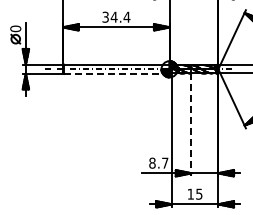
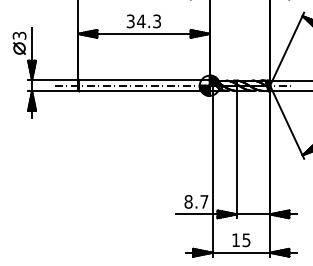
text: (126, 16) -> (156, 20), 34.4 -> 34.3
text: (15, 28) -> (19, 35), 0 -> 3
line: (116, 73) -> (144, 90), dashed -> solid
line: (191, 125) -> (236, 155), dashed -> solid

